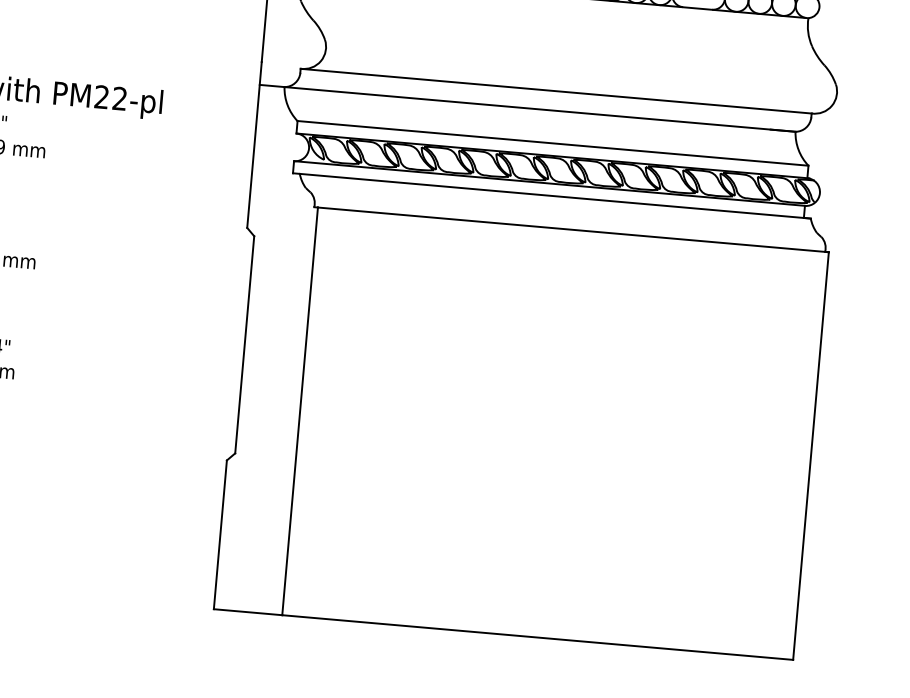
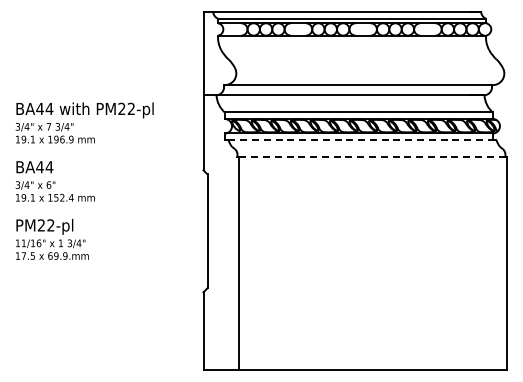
line: (555, 195) -> (362, 139), solid -> dashed
line: (573, 229) -> (373, 156), solid -> dashed

